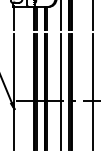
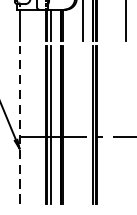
line: (14, 91) -> (19, 124), solid -> dashed
line: (60, 91) -> (82, 124), removed
line: (92, 91) -> (125, 124), removed

